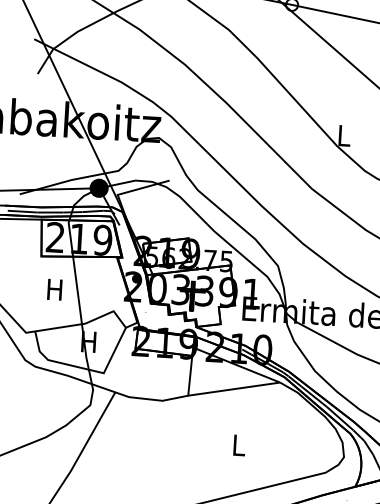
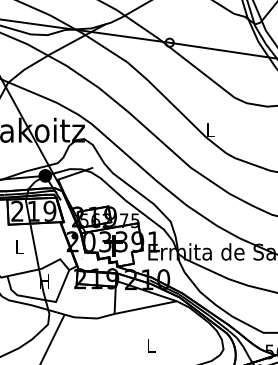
text: (53, 288) -> (18, 246), H -> L

